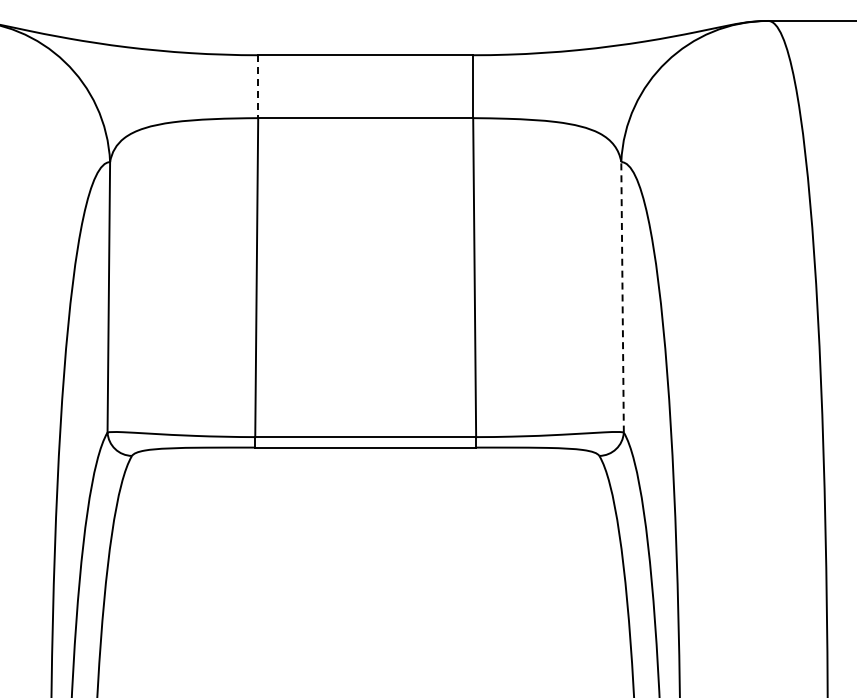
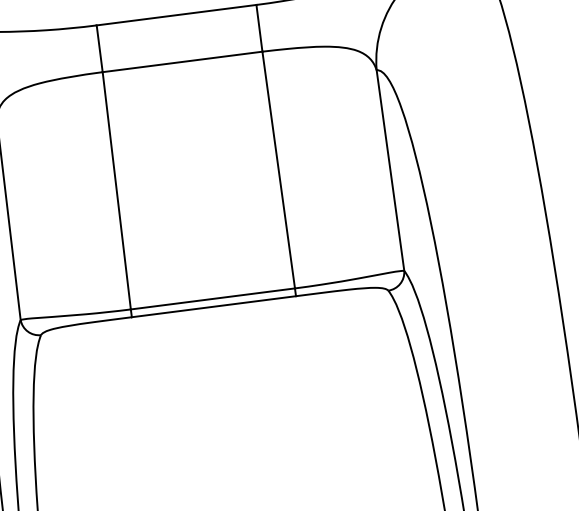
line: (258, 87) -> (99, 49), dashed -> solid
line: (622, 296) -> (390, 170), dashed -> solid

